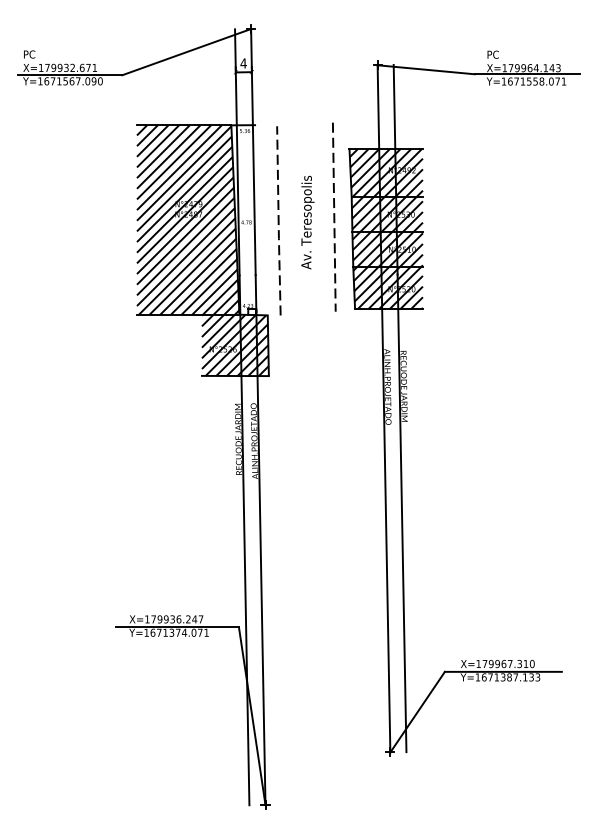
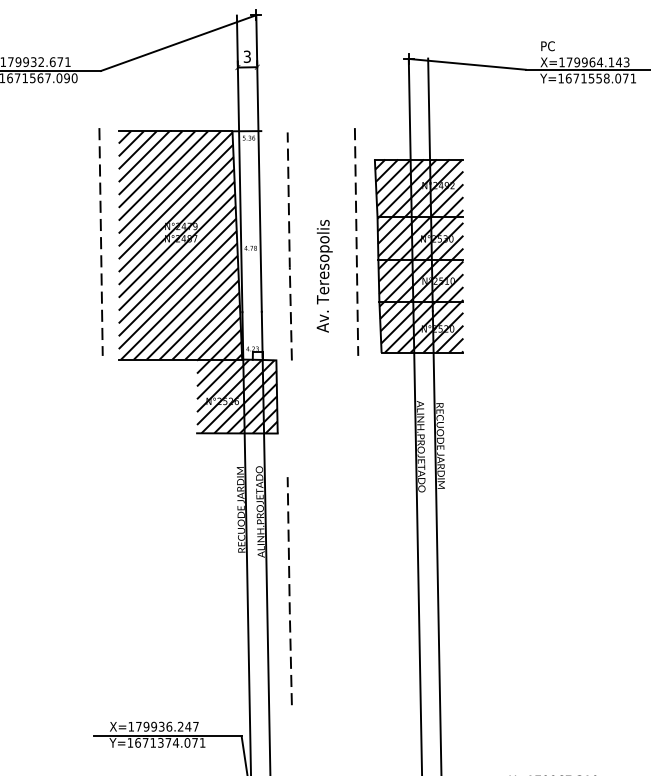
text: (243, 63) -> (247, 56), 4 -> 3
line: (122, 216) -> (101, 241), added
text: (307, 222) -> (324, 276), moved
line: (278, 506) -> (289, 590), added

